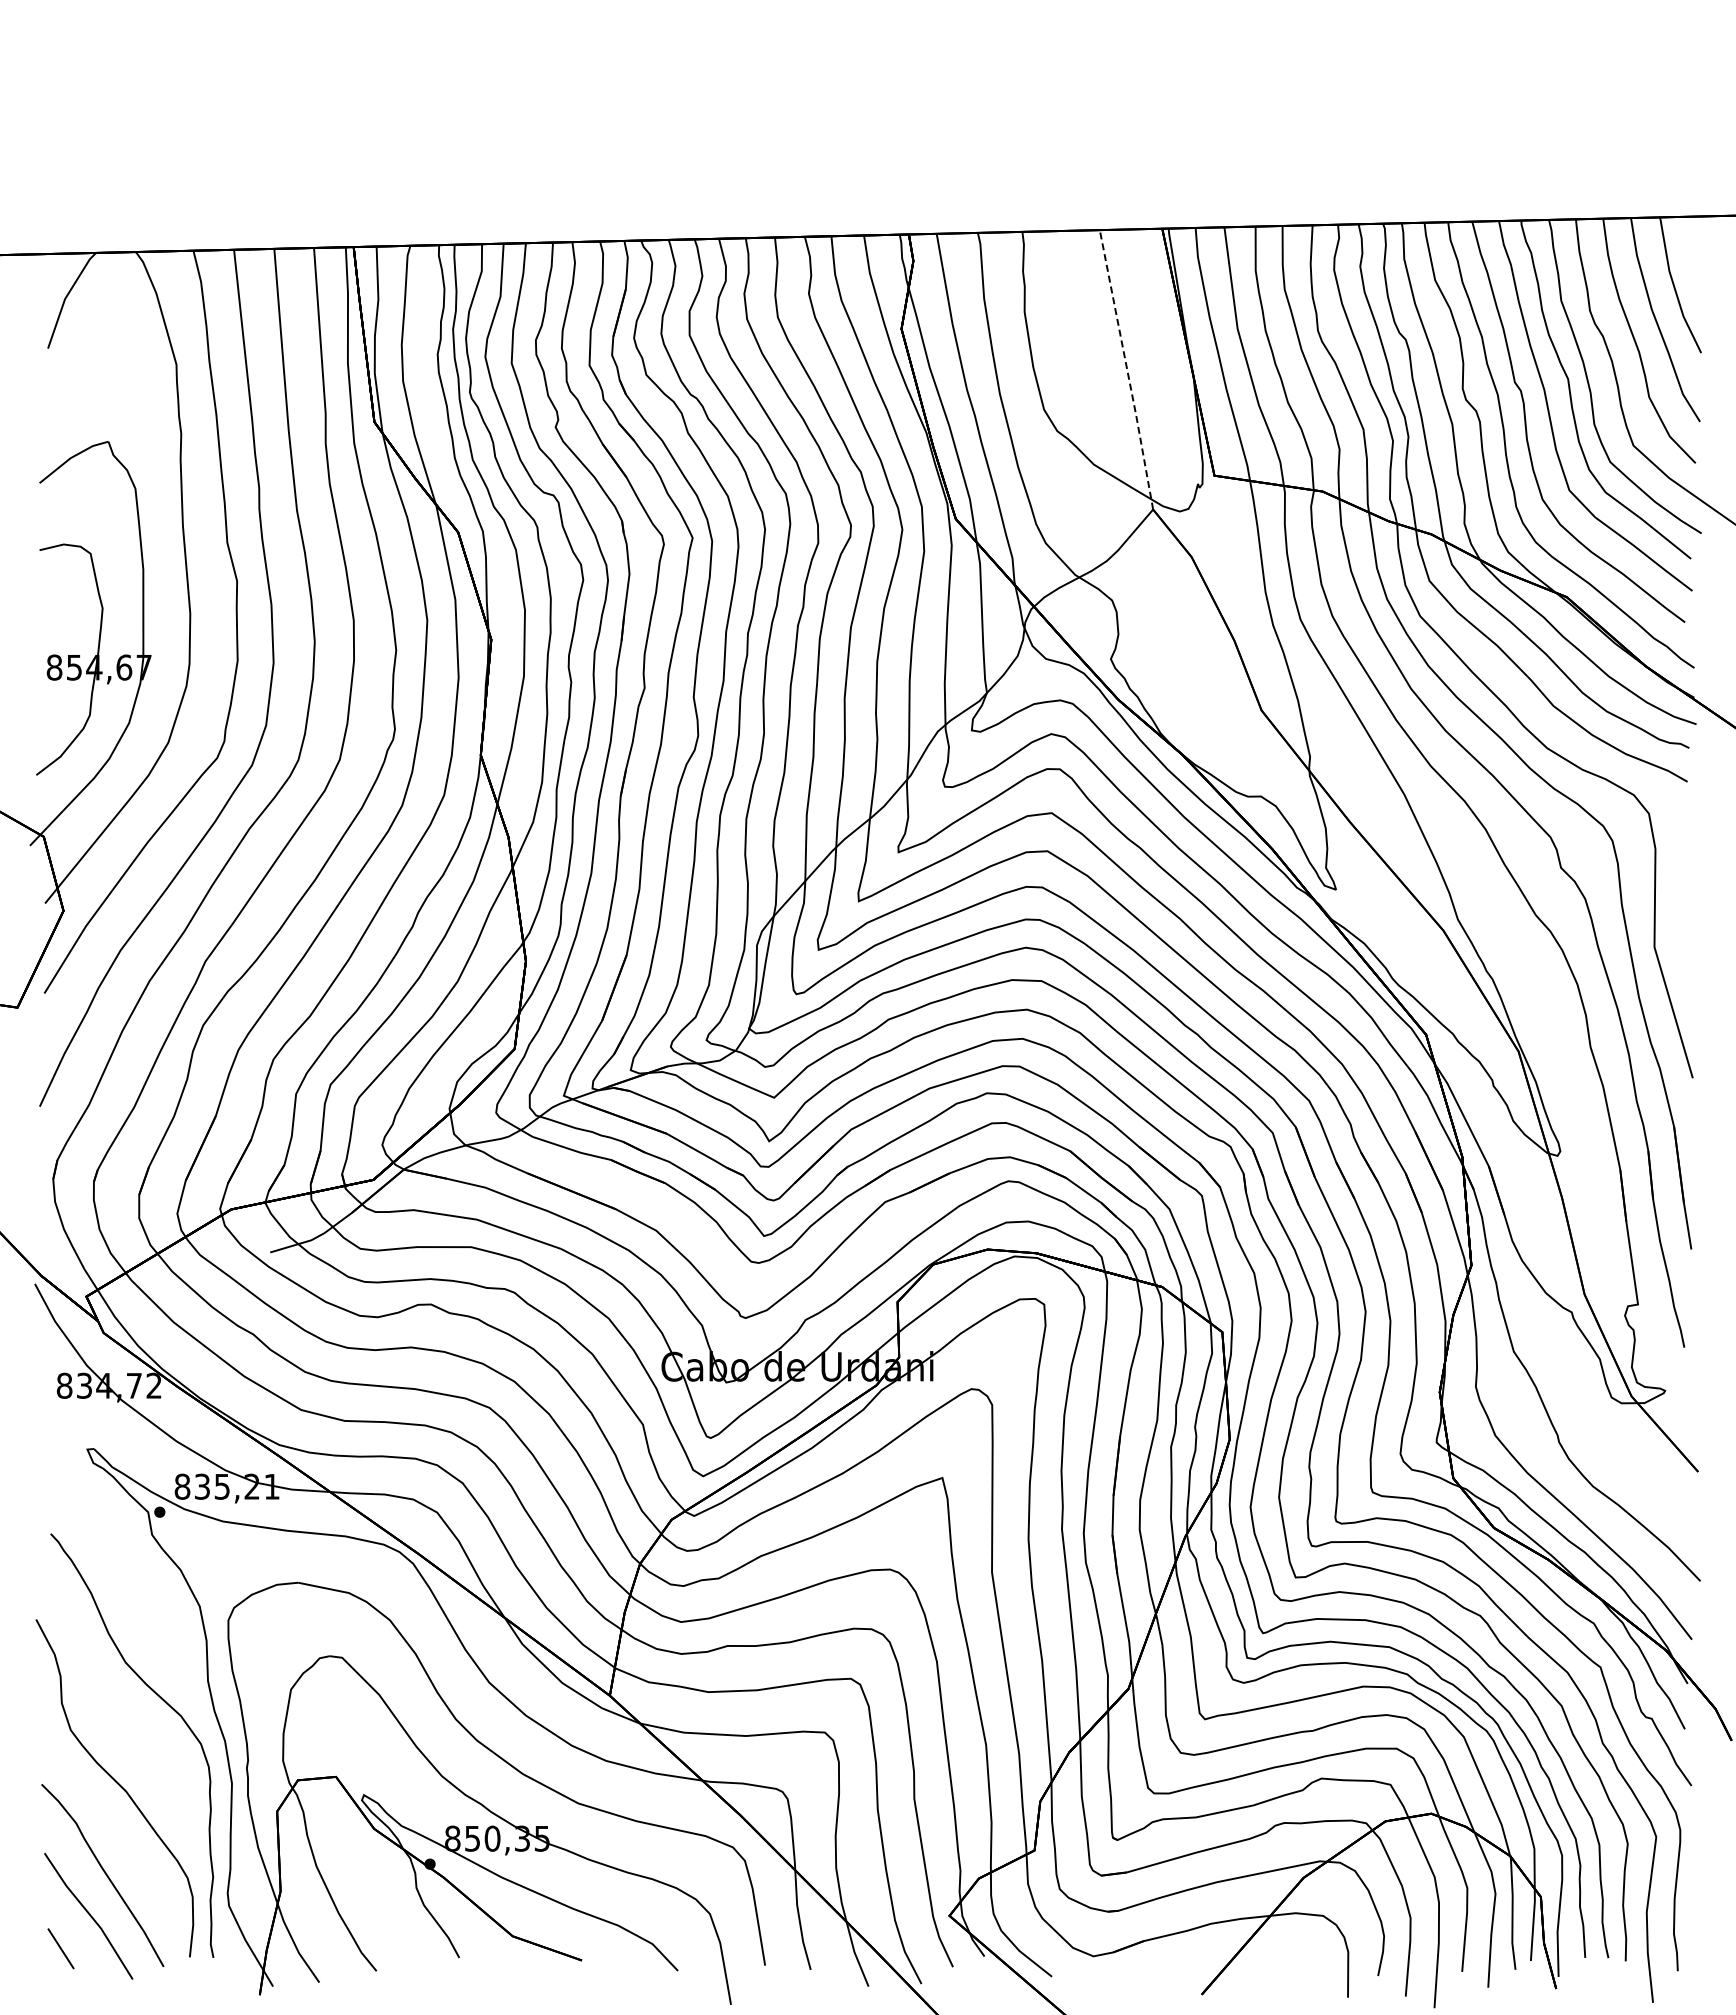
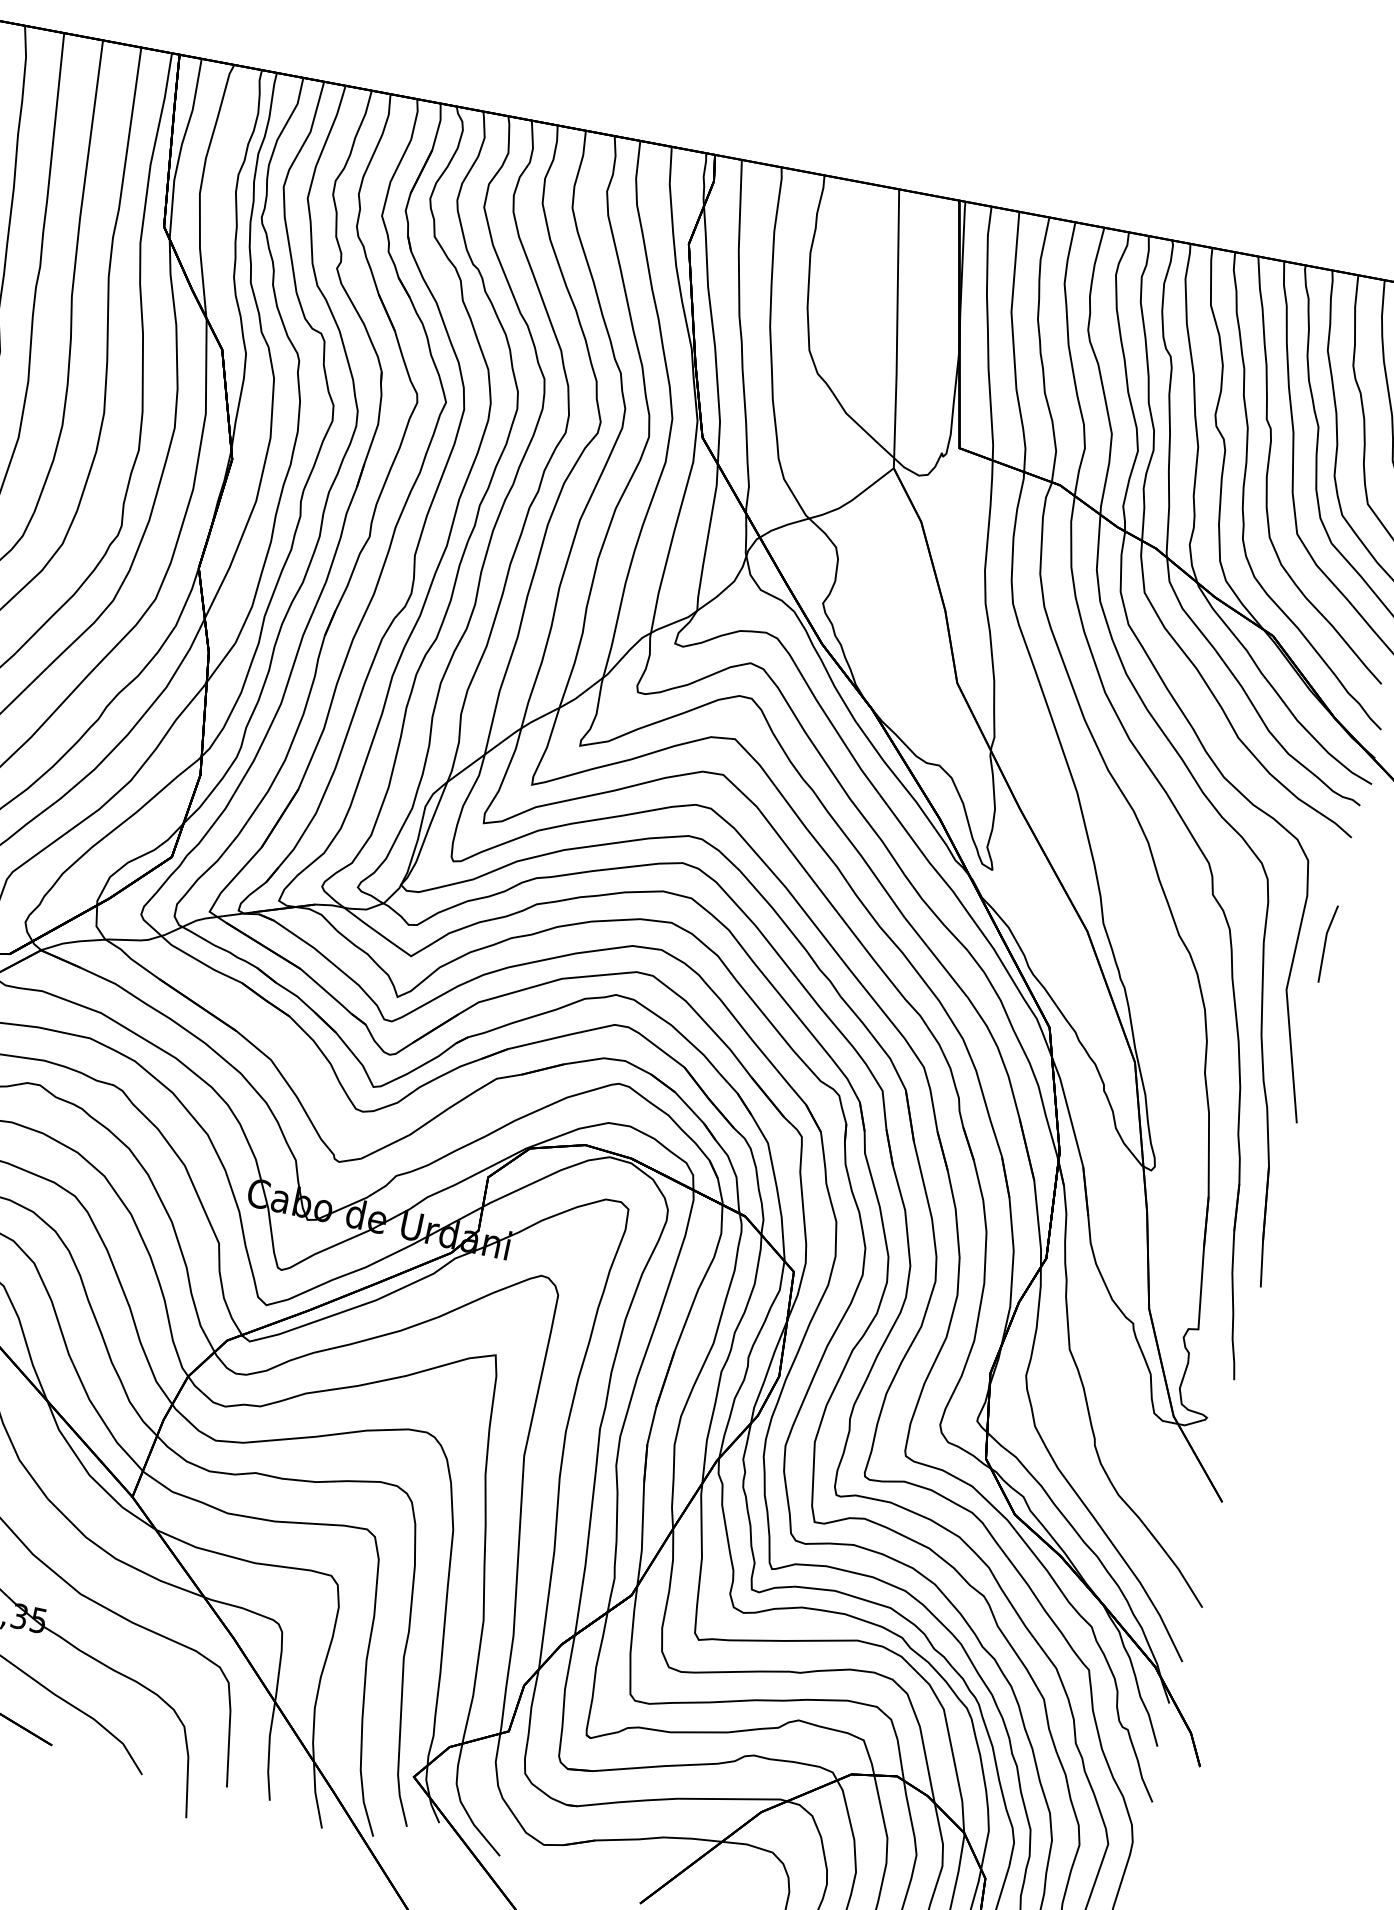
line: (1127, 370) -> (897, 329), dashed -> solid
line: (1684, 892) -> (1326, 943), added

